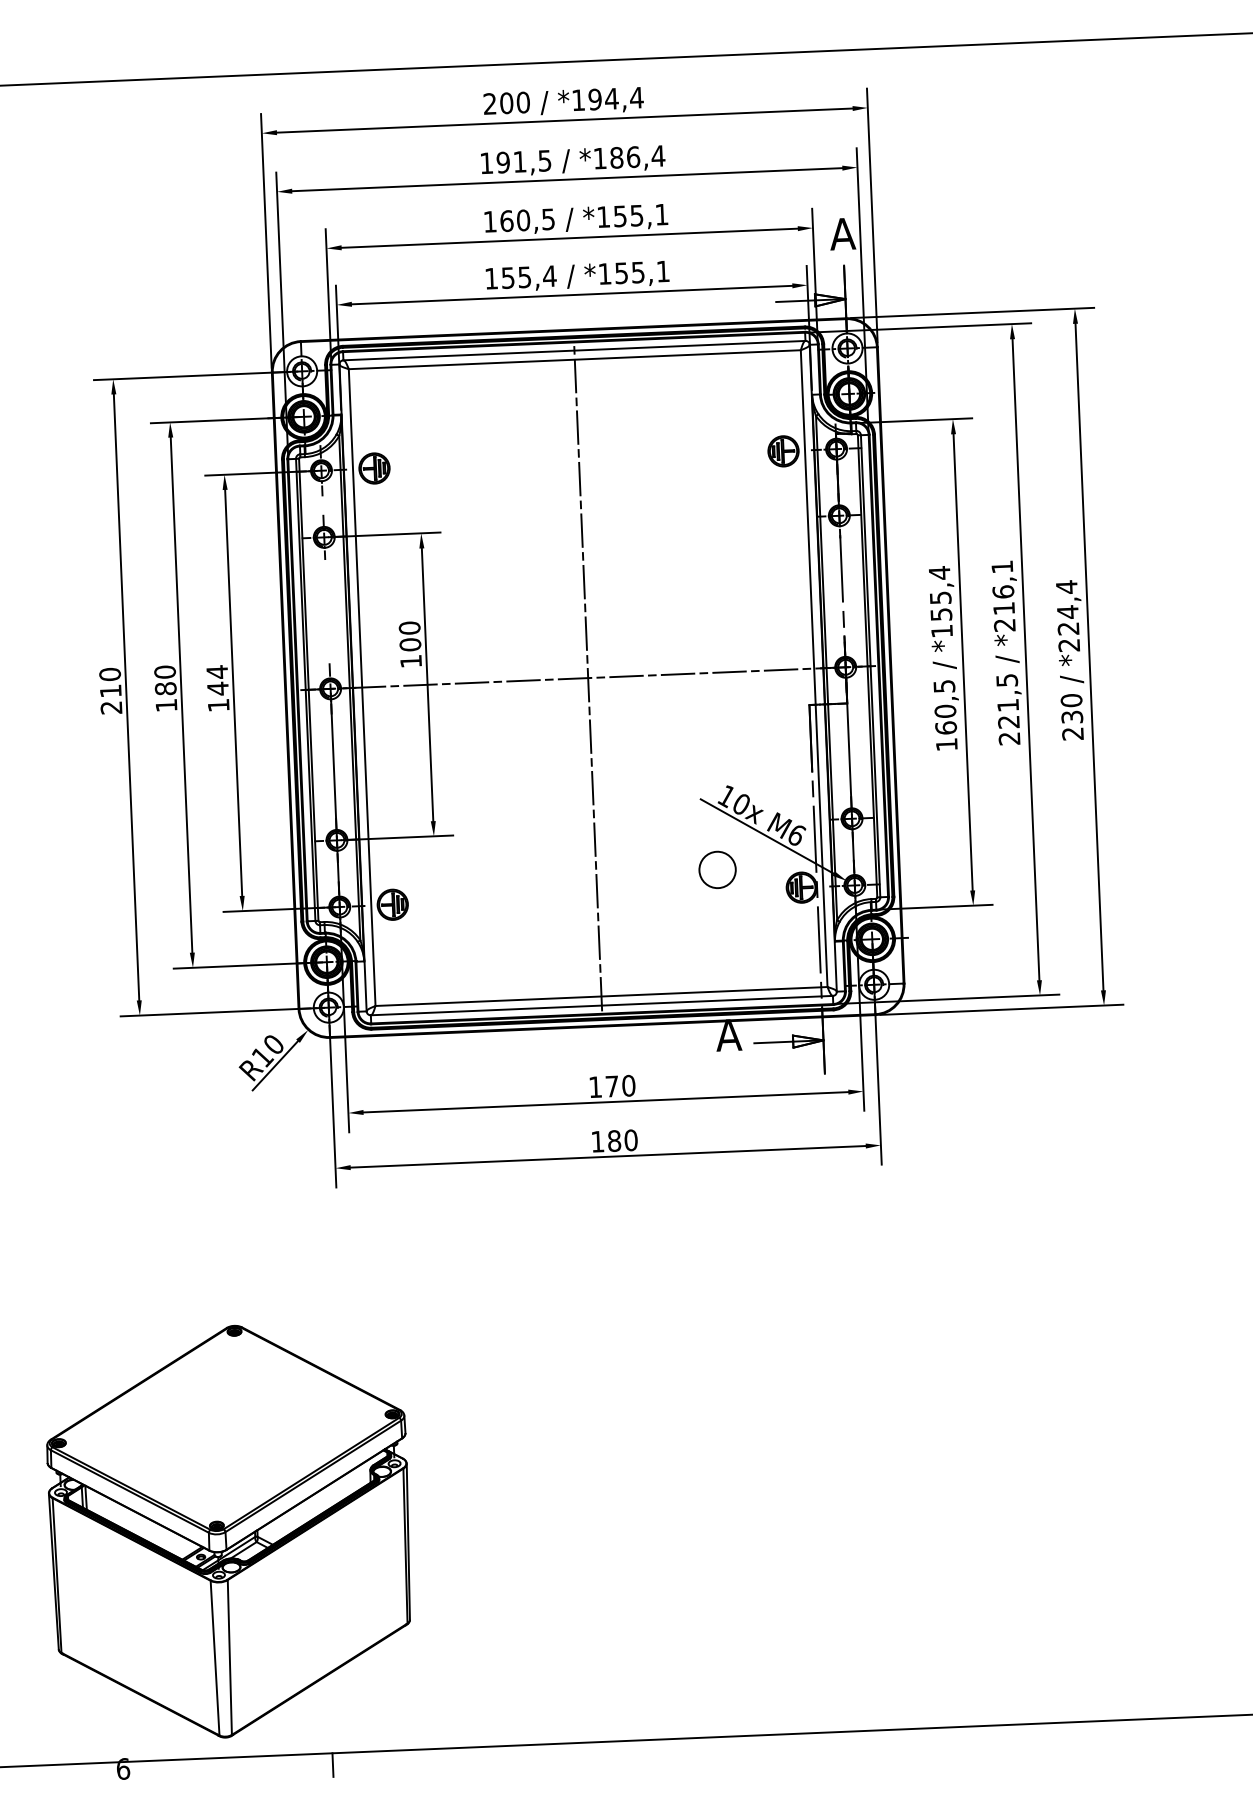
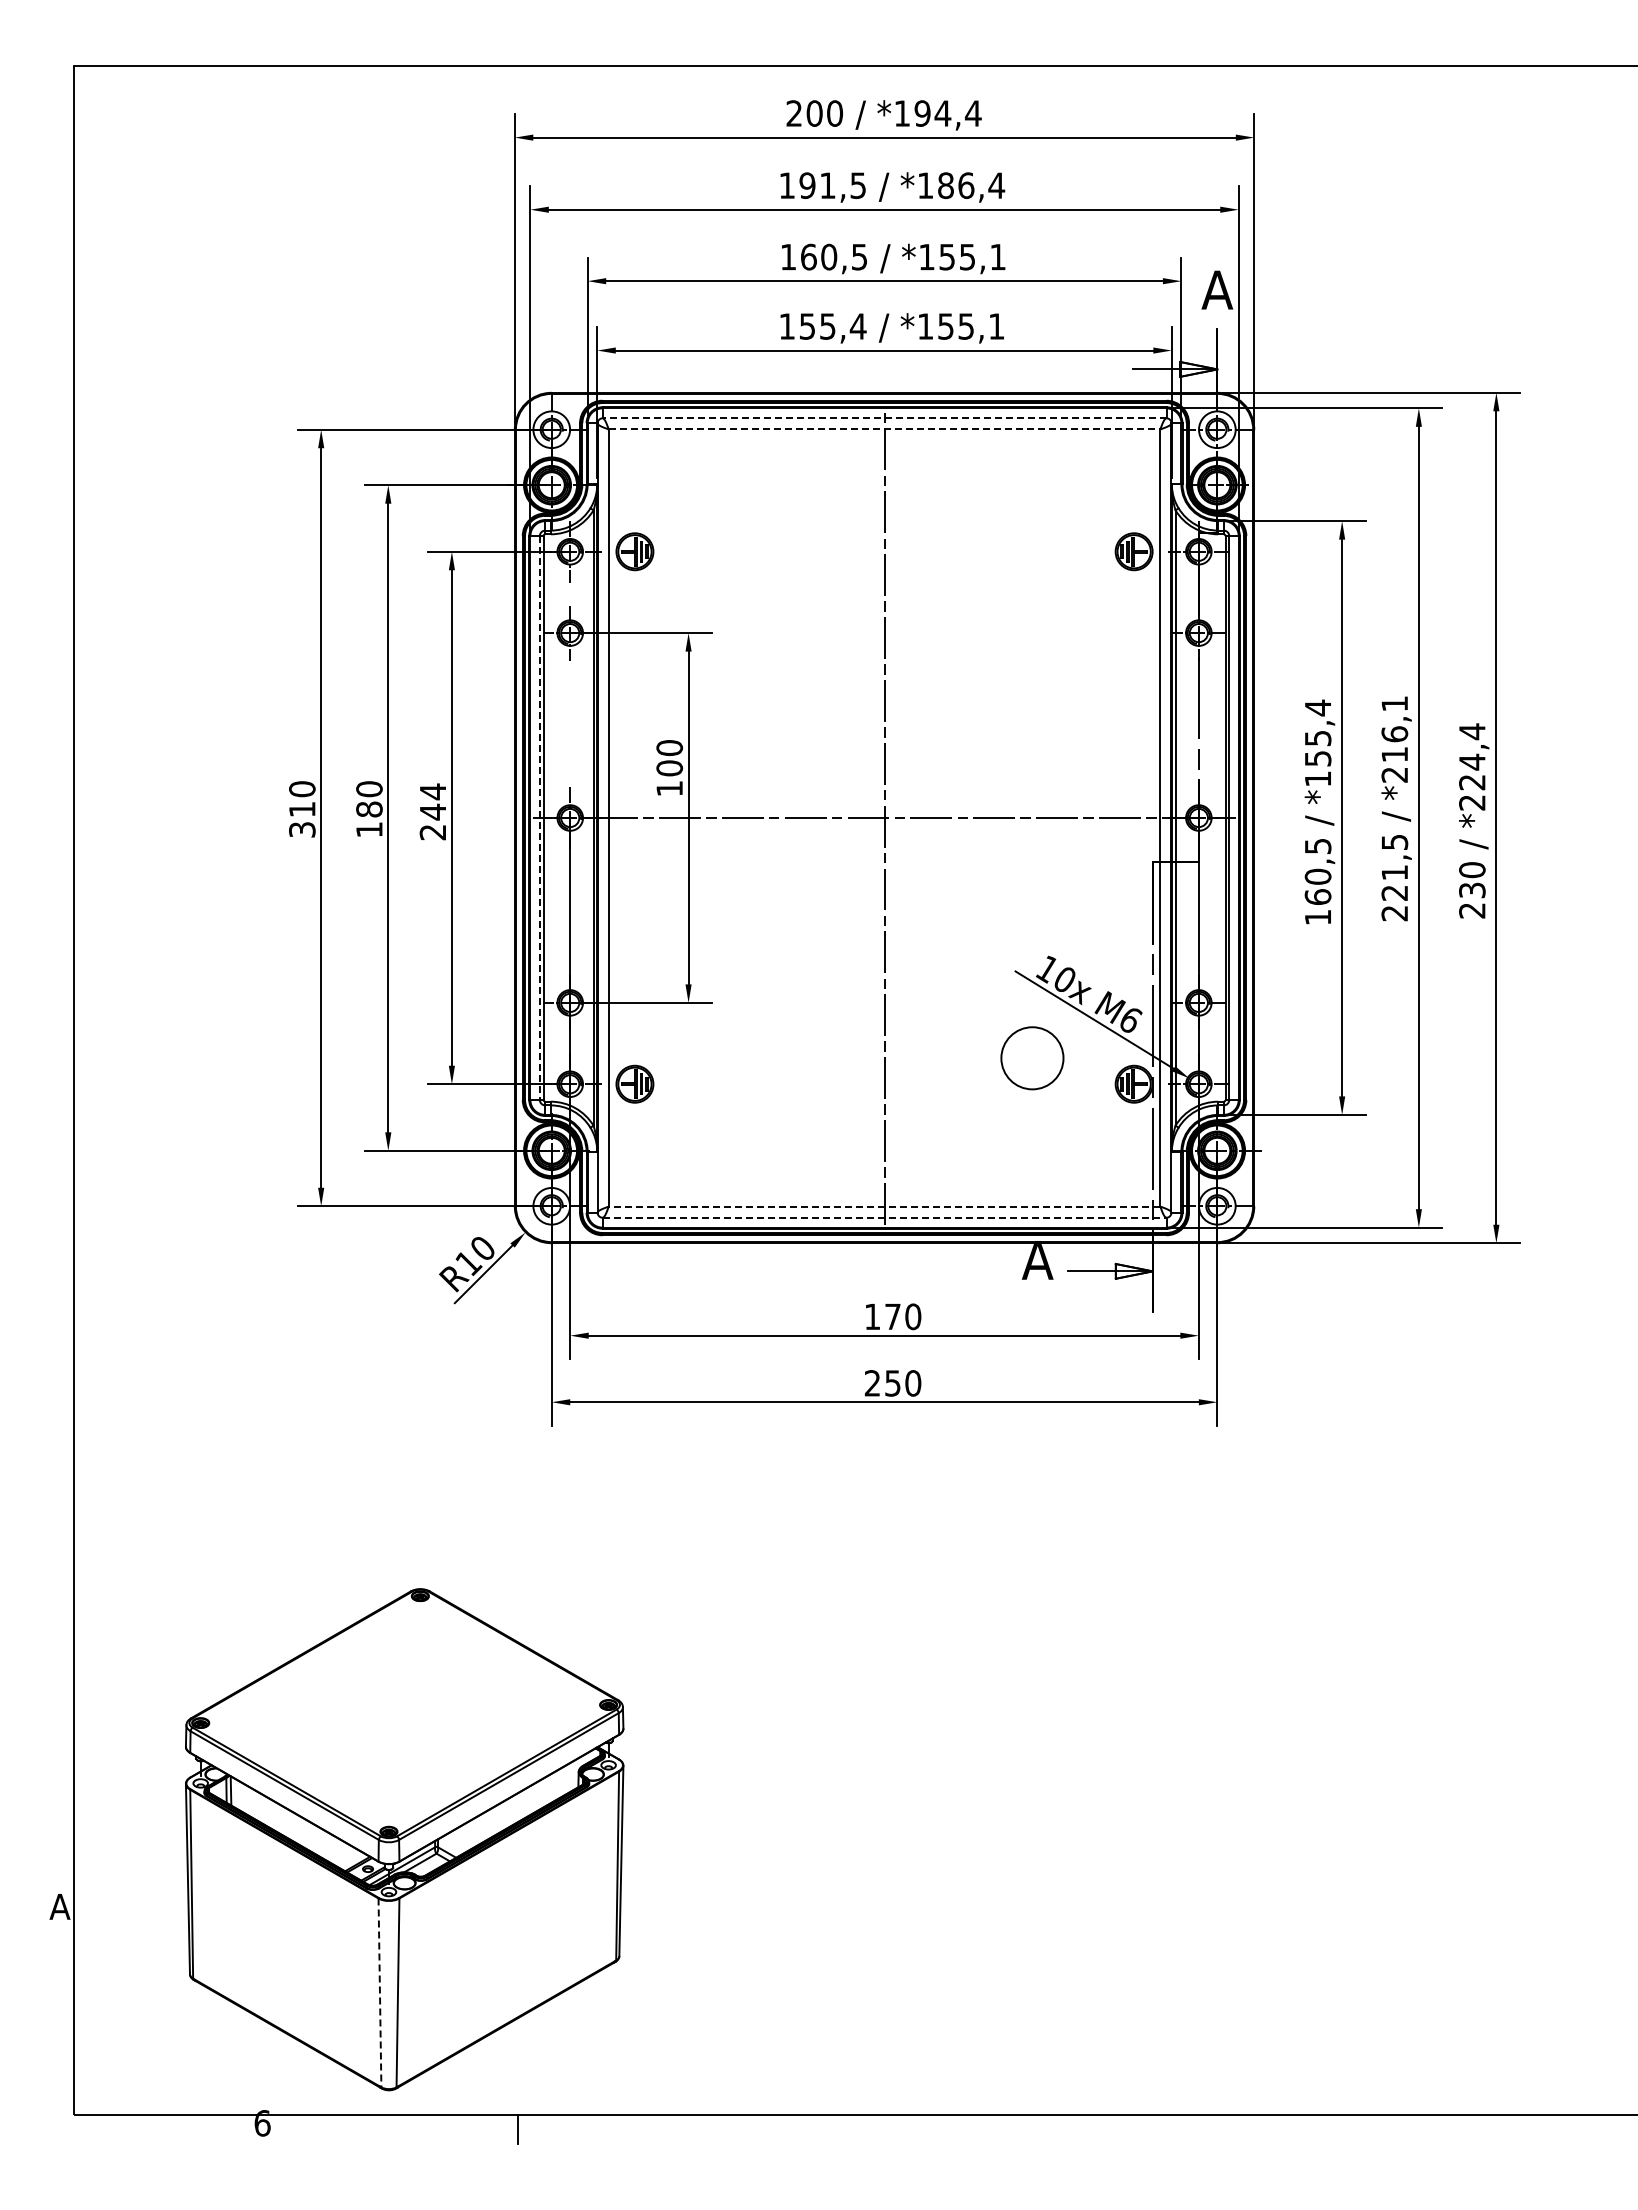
line: (574, 350) -> (884, 418), solid -> dashed
line: (574, 359) -> (884, 429), solid -> dashed
line: (305, 690) -> (539, 818), solid -> dashed
text: (218, 705) -> (432, 832), 144 -> 244
text: (111, 707) -> (302, 829), 210 -> 310
circle: (717, 870) -> (1032, 1058), size x1.4
line: (601, 996) -> (884, 1206), solid -> dashed
line: (601, 1005) -> (884, 1217), solid -> dashed
text: (605, 1141) -> (882, 1383), 180 -> 250
line: (214, 1658) -> (379, 1993), solid -> dashed

